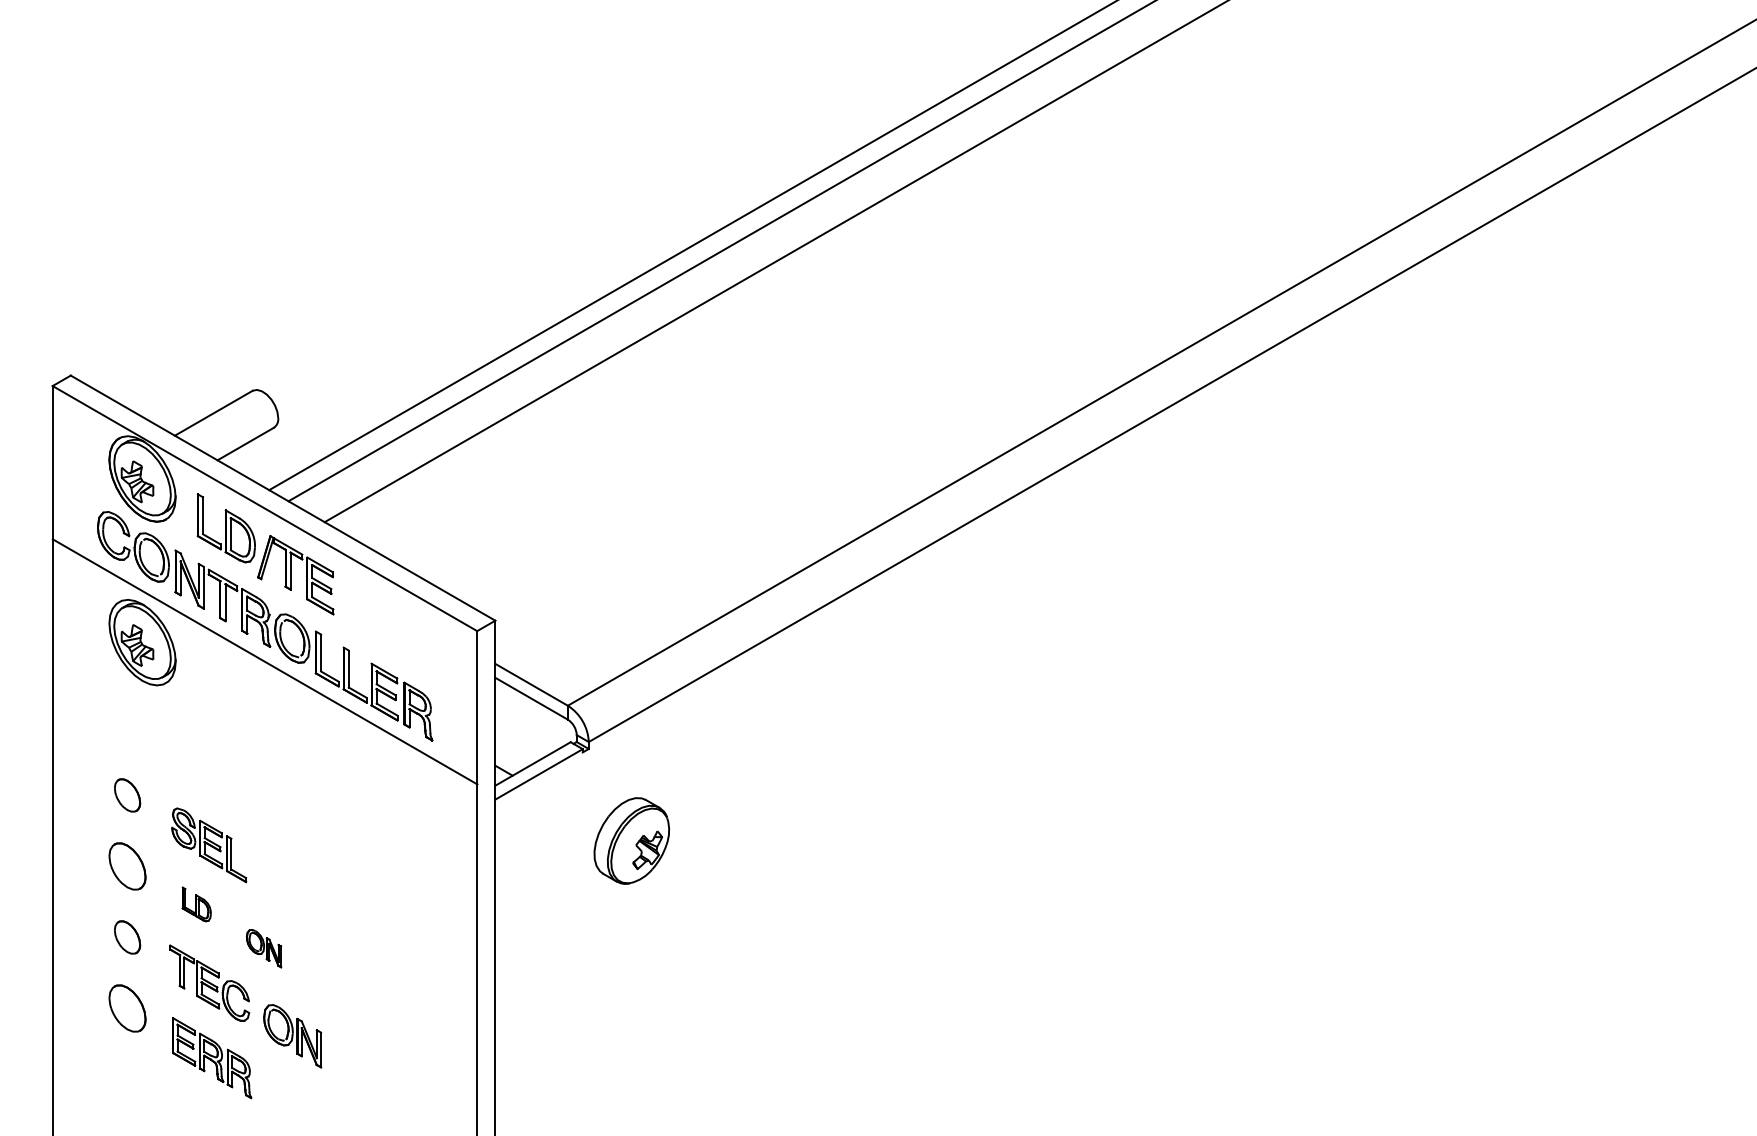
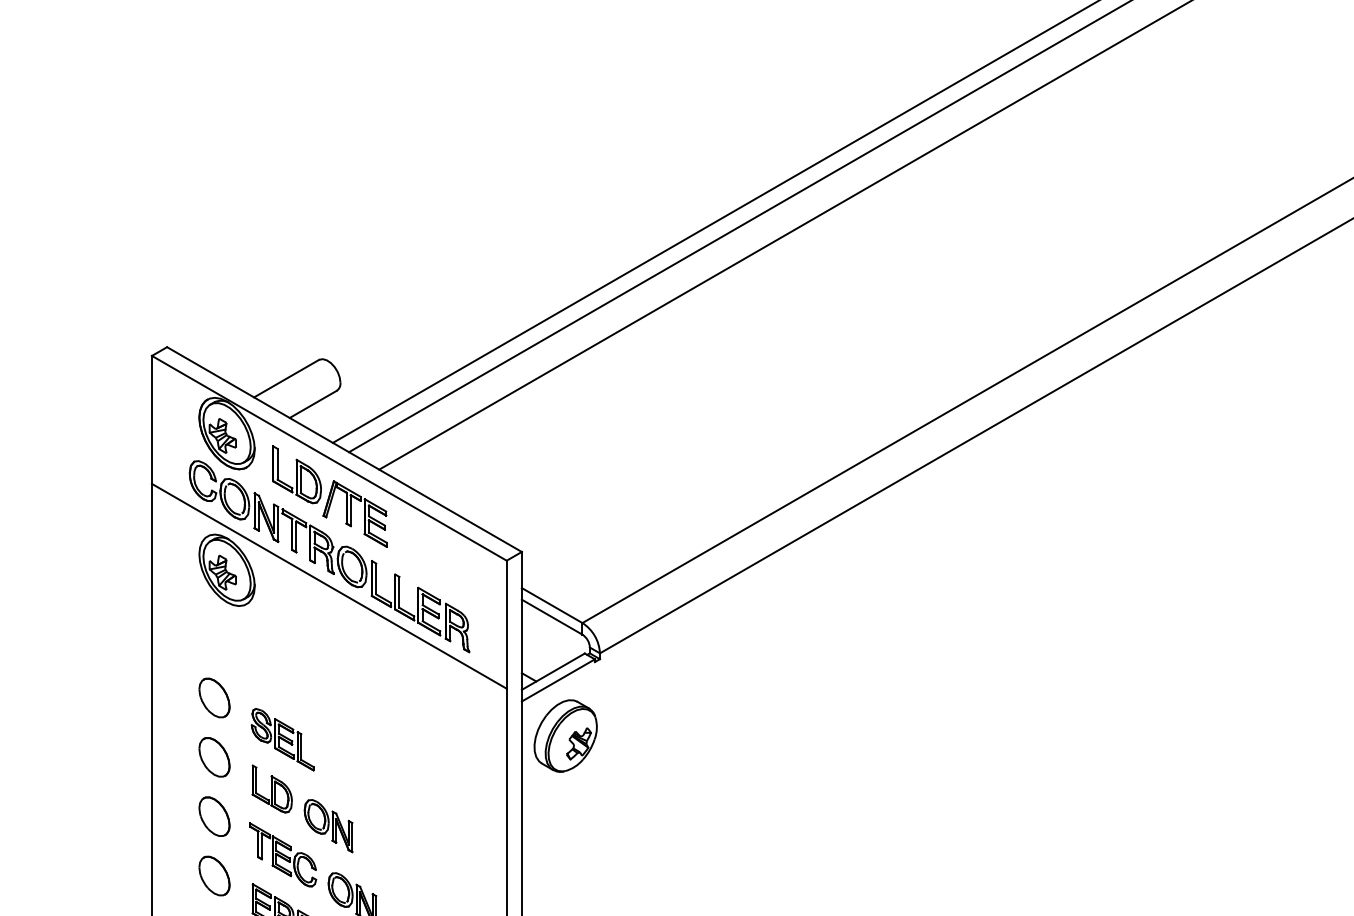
part: (127, 795) -> (214, 698), size x1.43
part: (631, 840) -> (565, 735), moved
part: (196, 904) -> (272, 789), size x1.67
part: (127, 937) -> (214, 816), size x1.43
part: (263, 948) -> (328, 825), size x1.67

